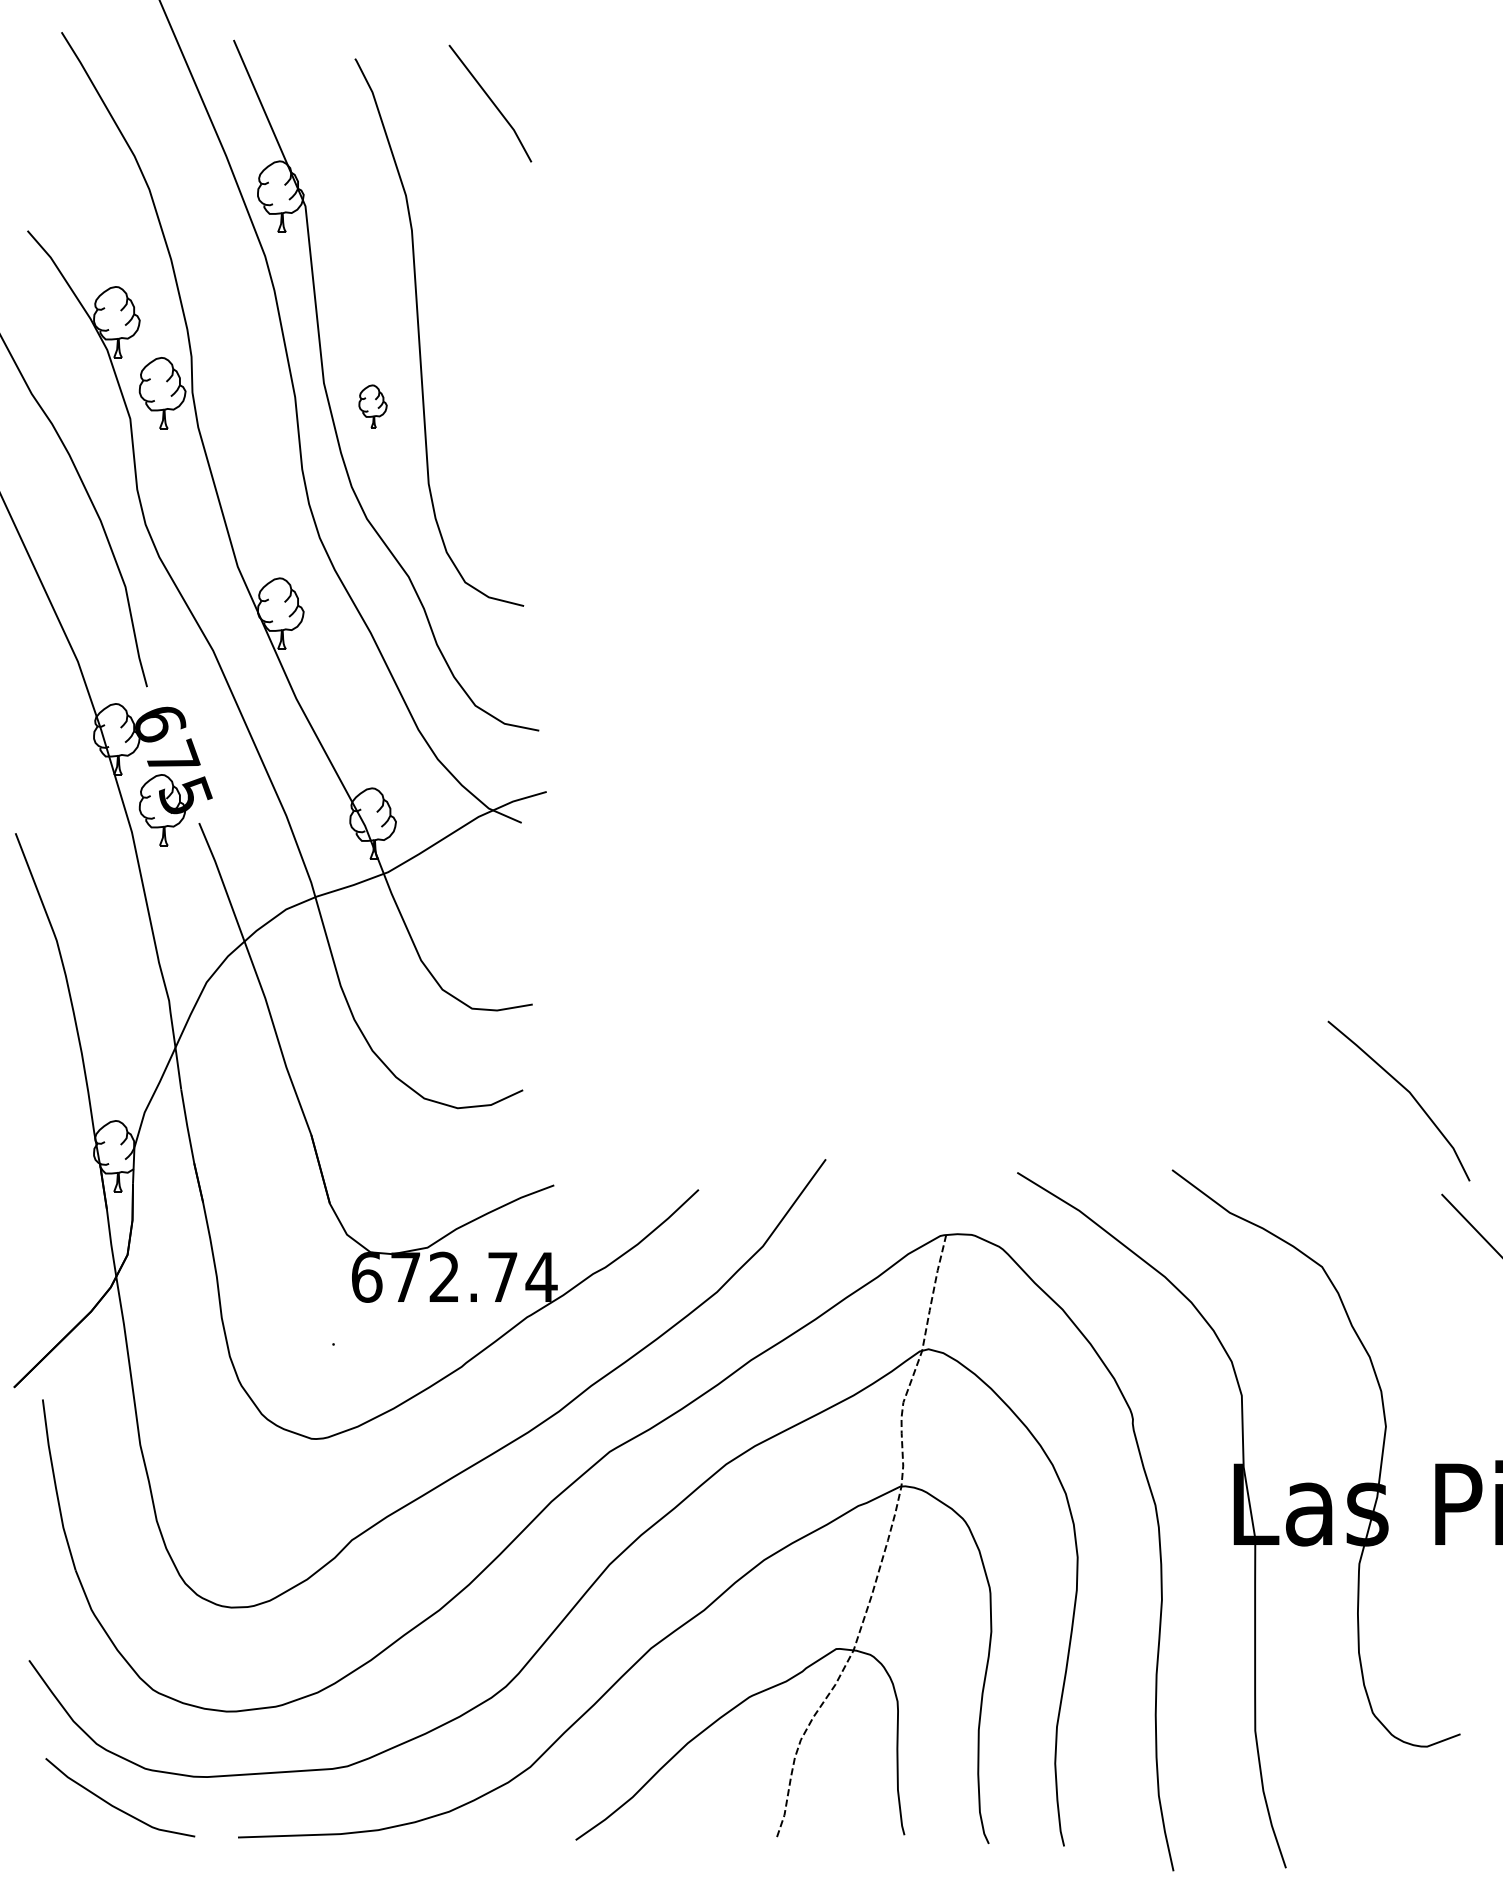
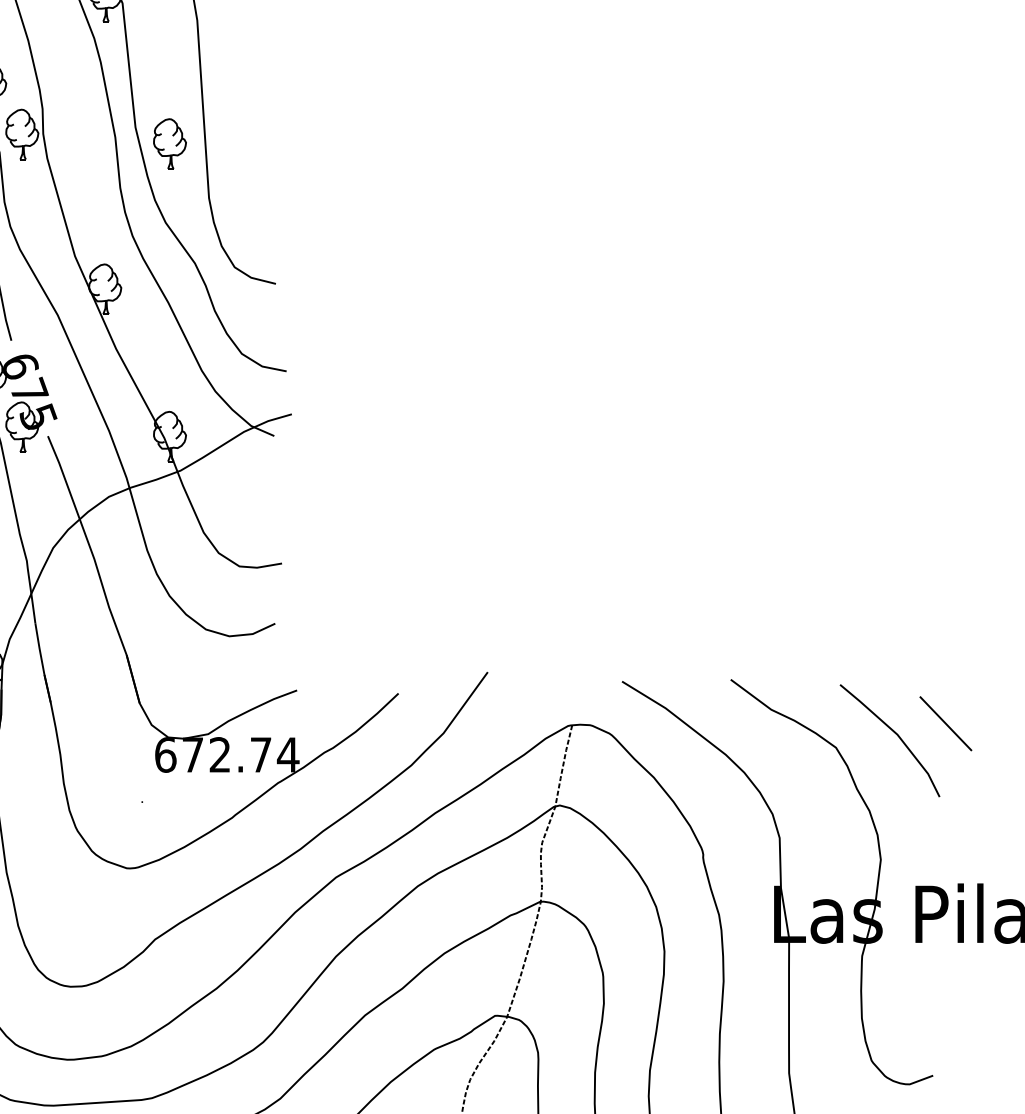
part: (372, 406) -> (169, 143), size x1.67
line: (1404, 1089) -> (893, 732), moved

